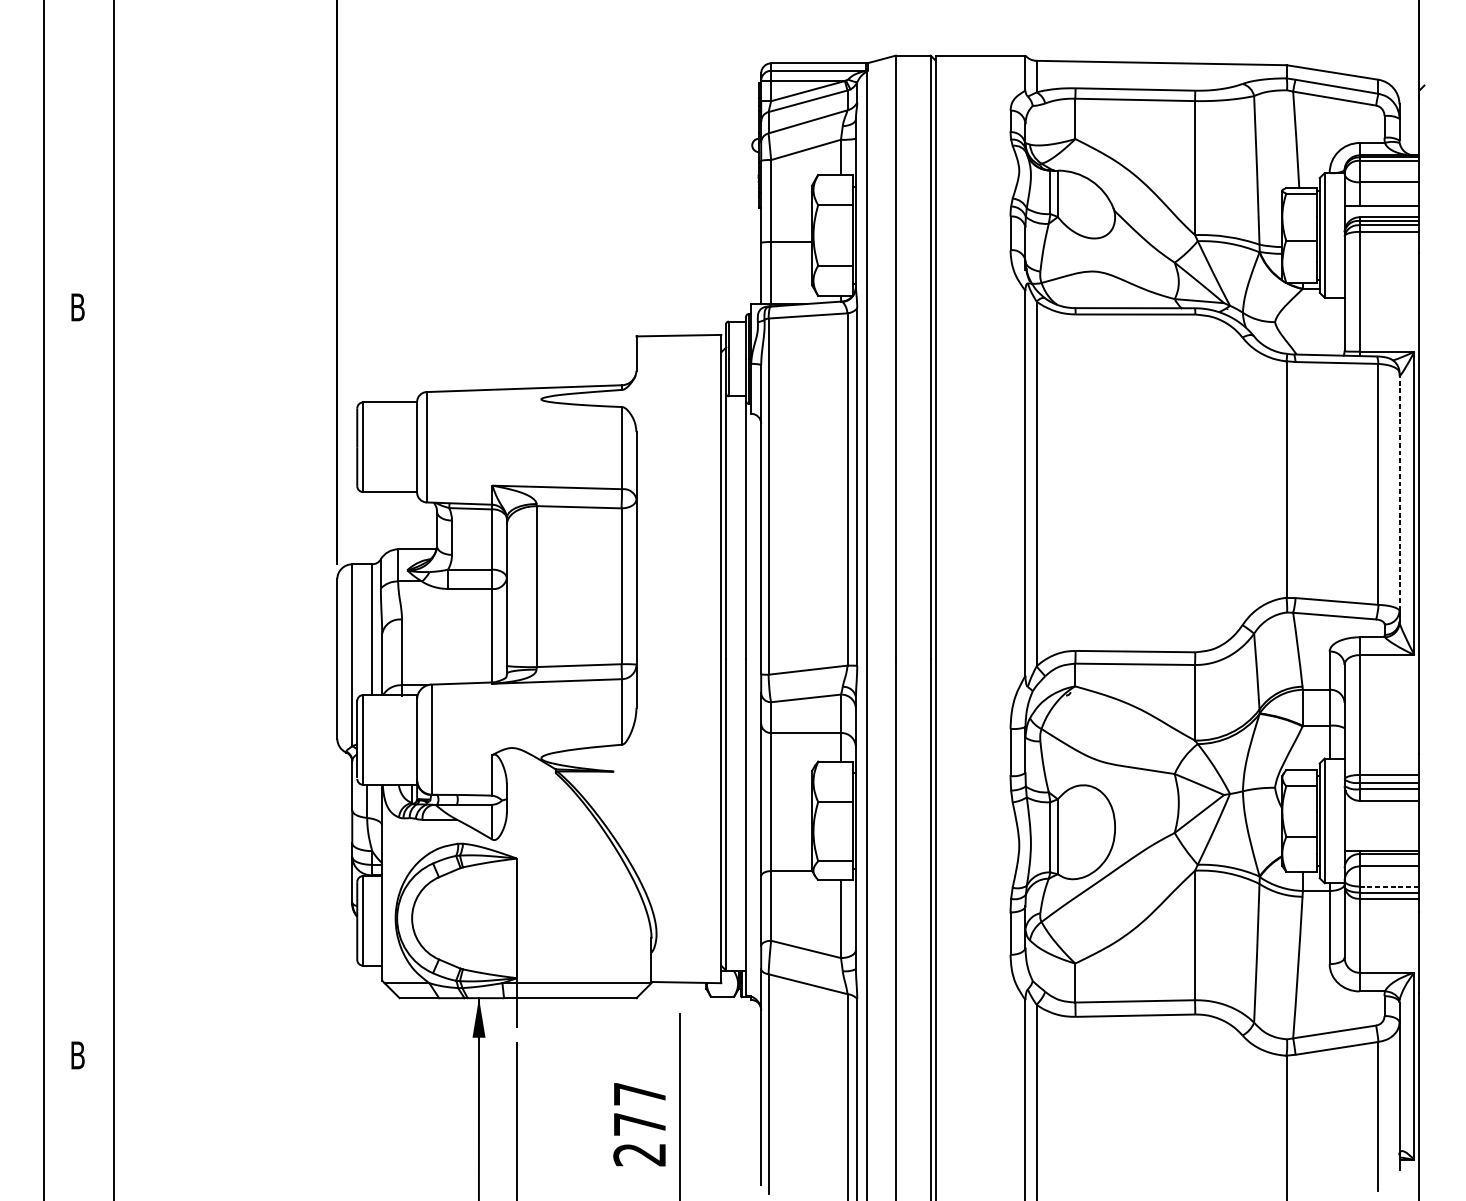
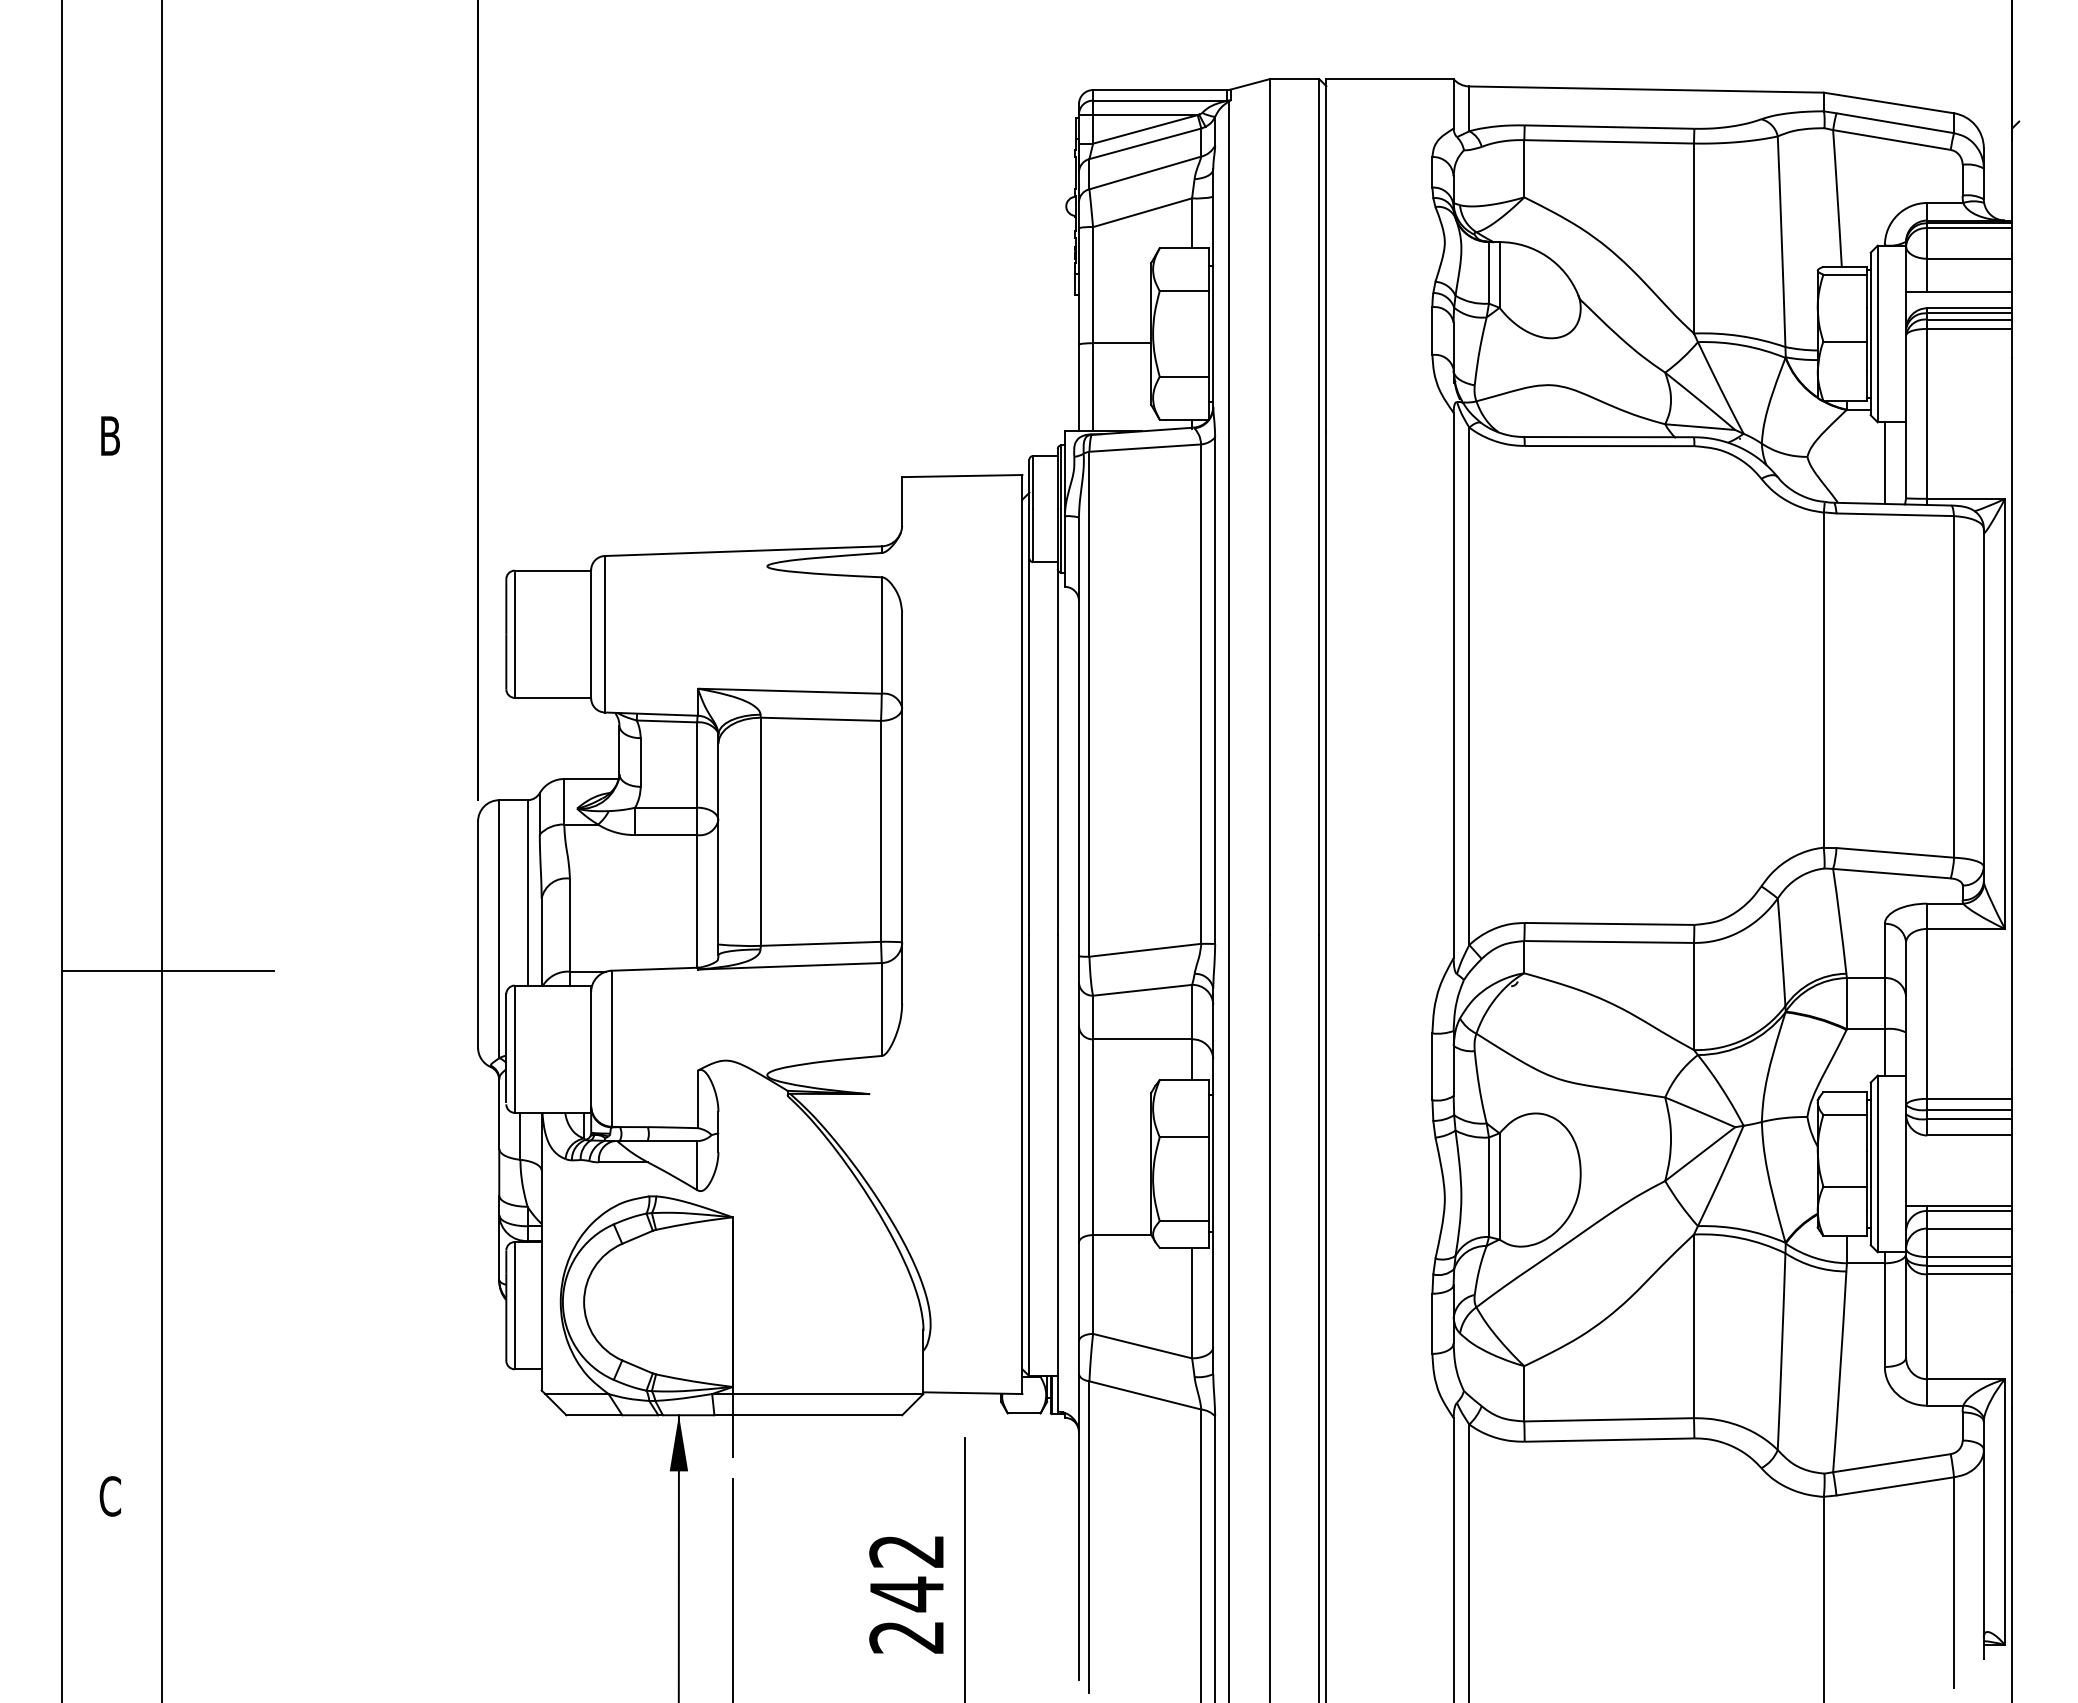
line: (1329, 326) -> (1884, 462), added
line: (1399, 491) -> (1983, 697), dashed -> solid
line: (118, 685) -> (168, 971), added
line: (1390, 886) -> (1970, 1257), dashed -> solid
text: (78, 1055) -> (110, 1496), B -> C
text: (639, 1109) -> (906, 1573), 277 -> 242

